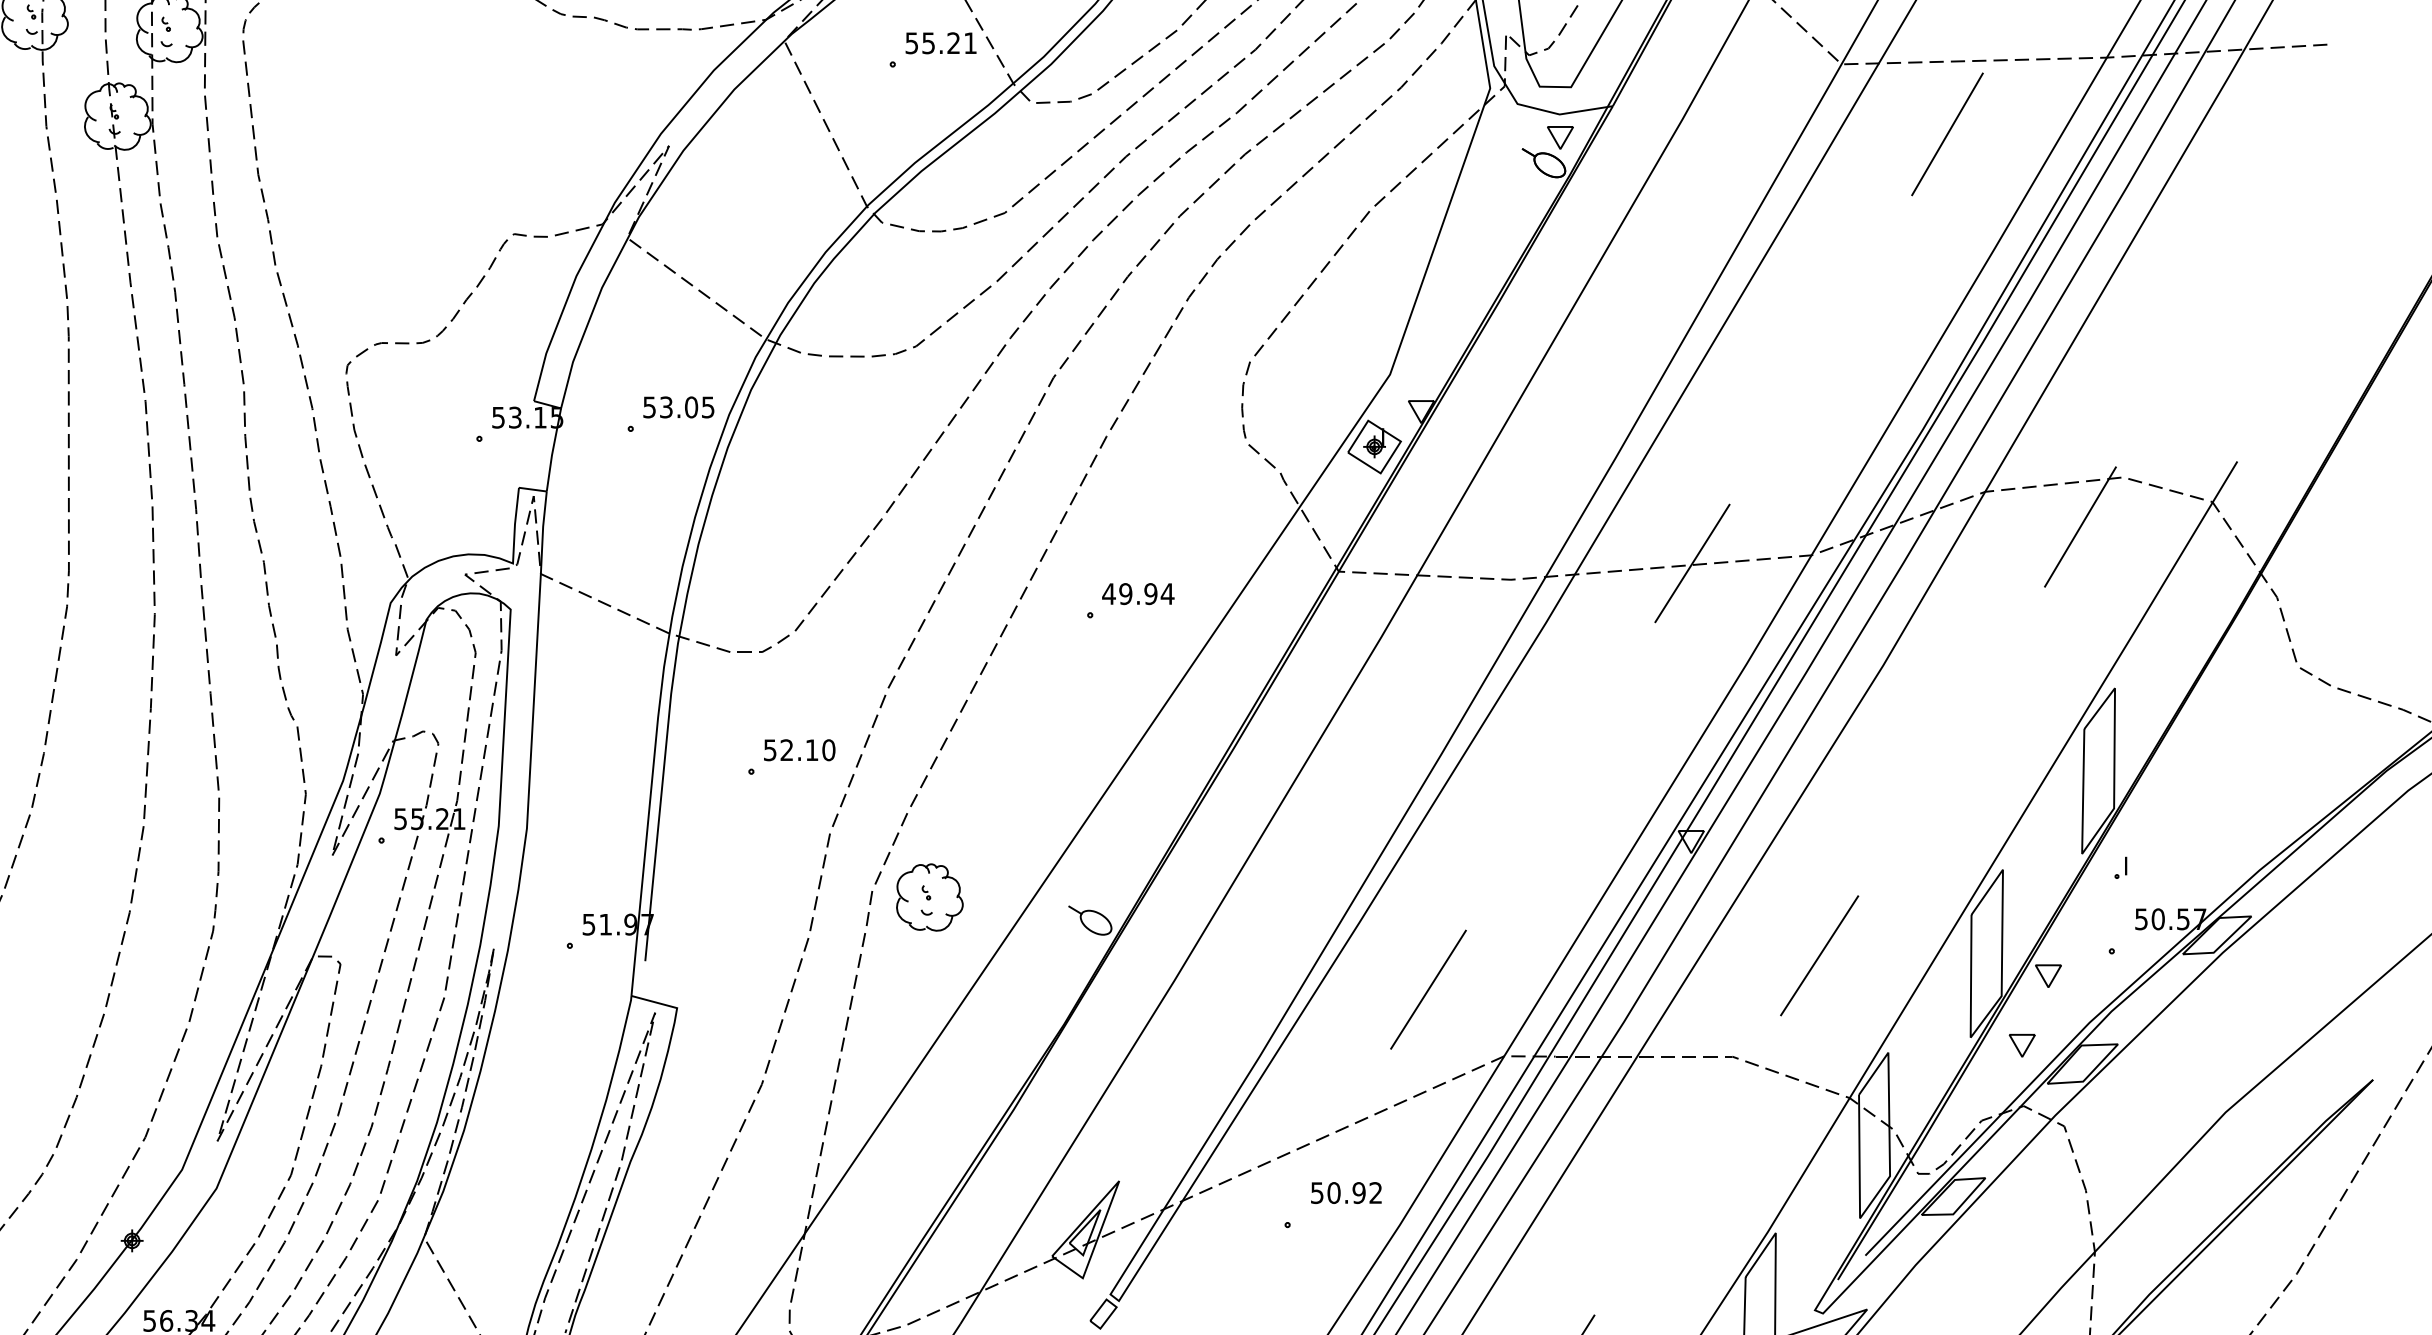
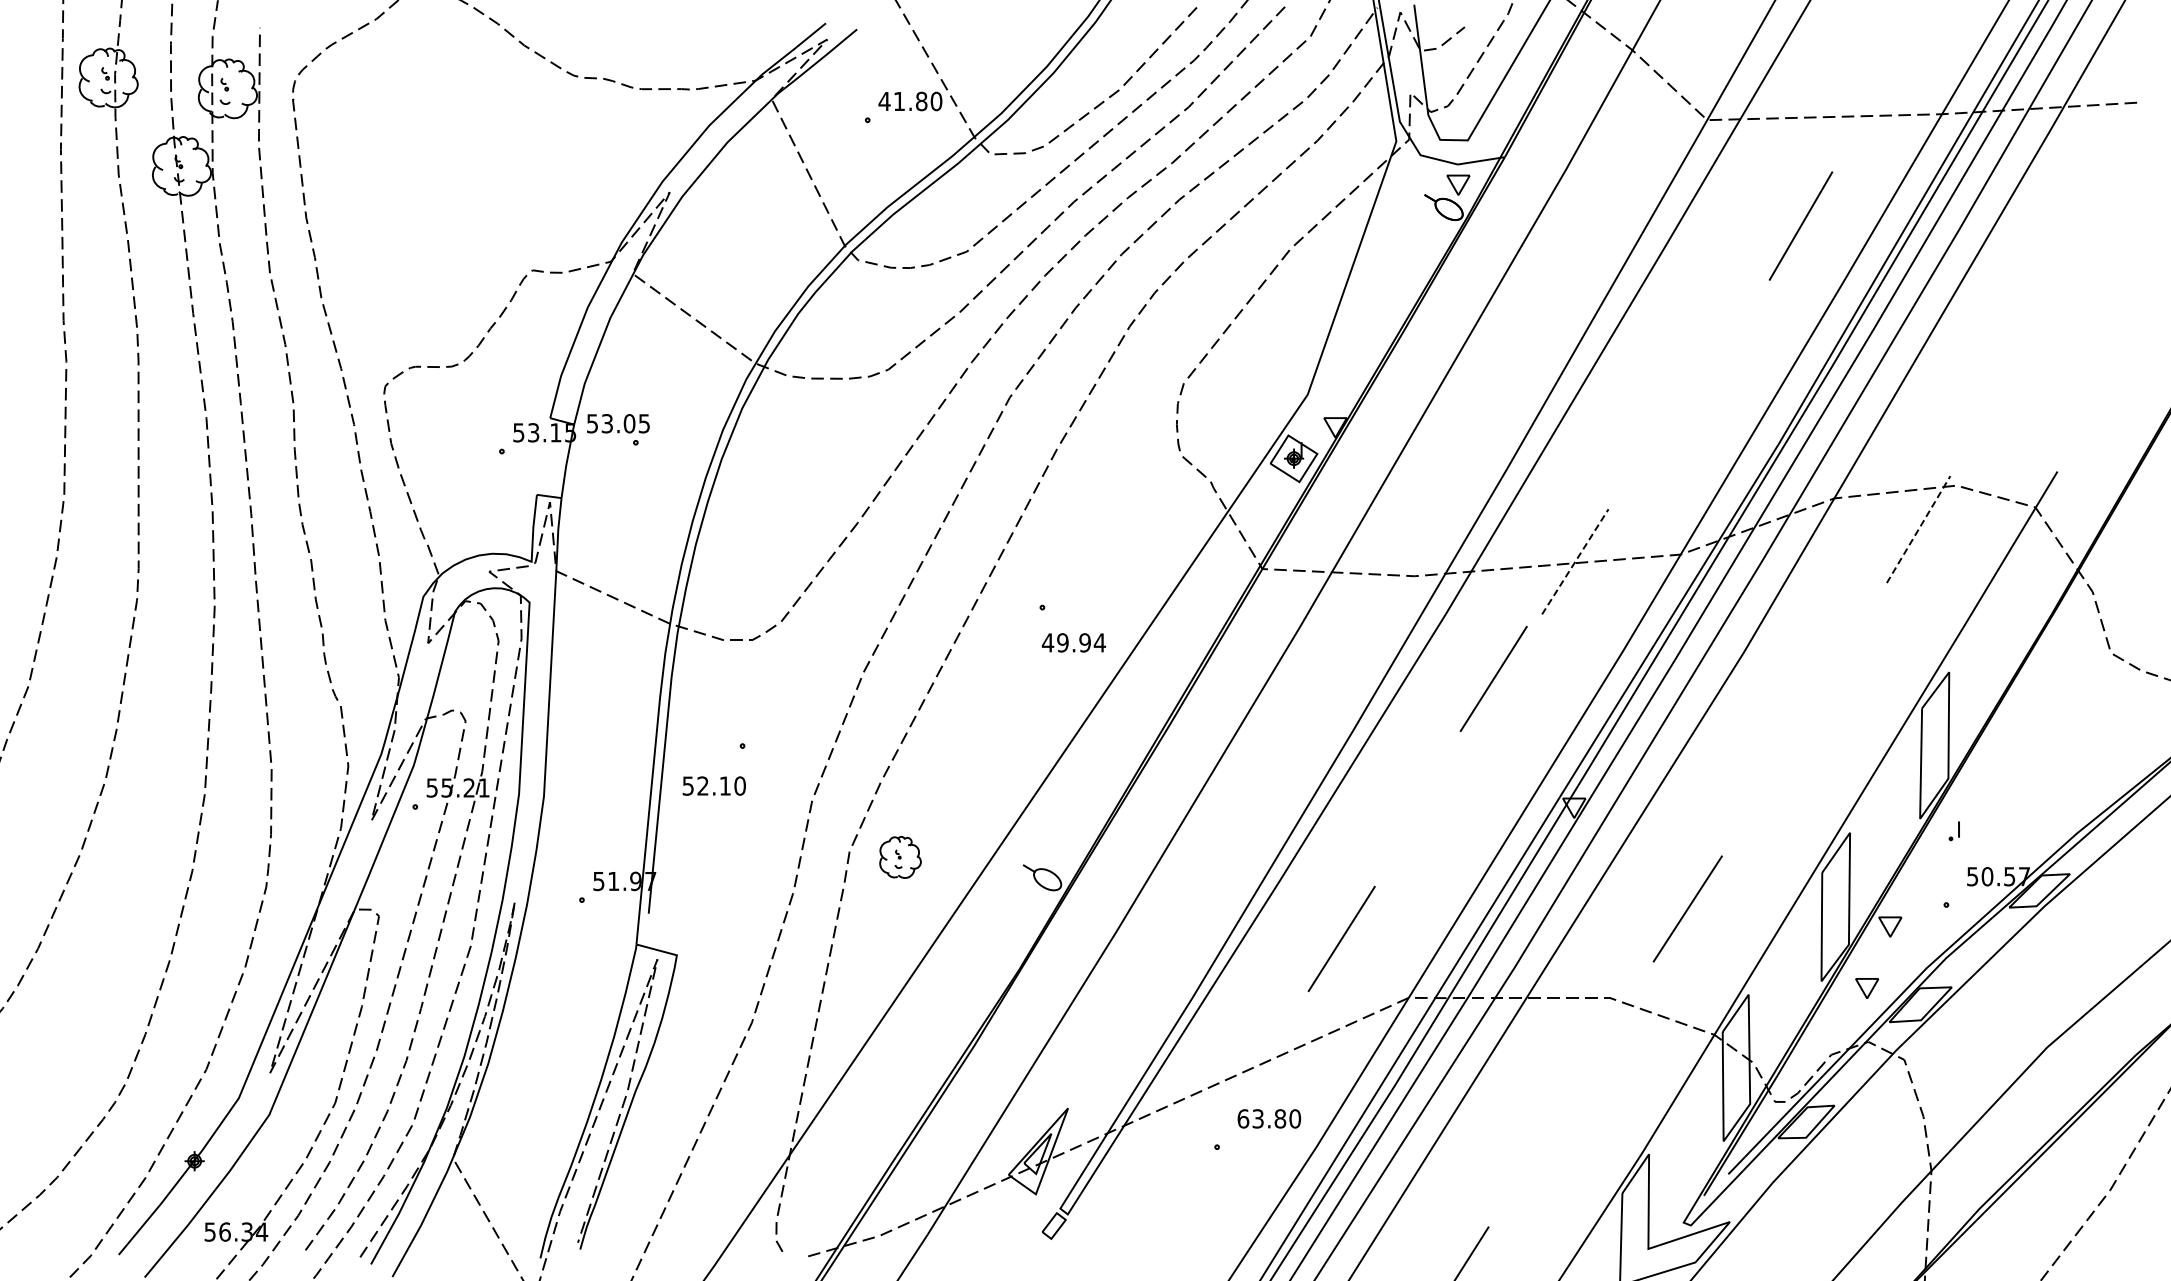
text: (941, 43) -> (910, 101), 55.21 -> 41.80
line: (1946, 133) -> (1800, 225), moved
text: (678, 407) -> (618, 423), moved
line: (2080, 526) -> (1918, 529), solid -> dashed
line: (1692, 563) -> (1575, 561), solid -> dashed
text: (1138, 593) -> (1074, 642), moved
line: (1599, 695) -> (1493, 678), added
text: (798, 749) -> (713, 785), moved
part: (929, 897) -> (900, 857), size x0.7
text: (1346, 1192) -> (1269, 1118), 50.92 -> 63.80

